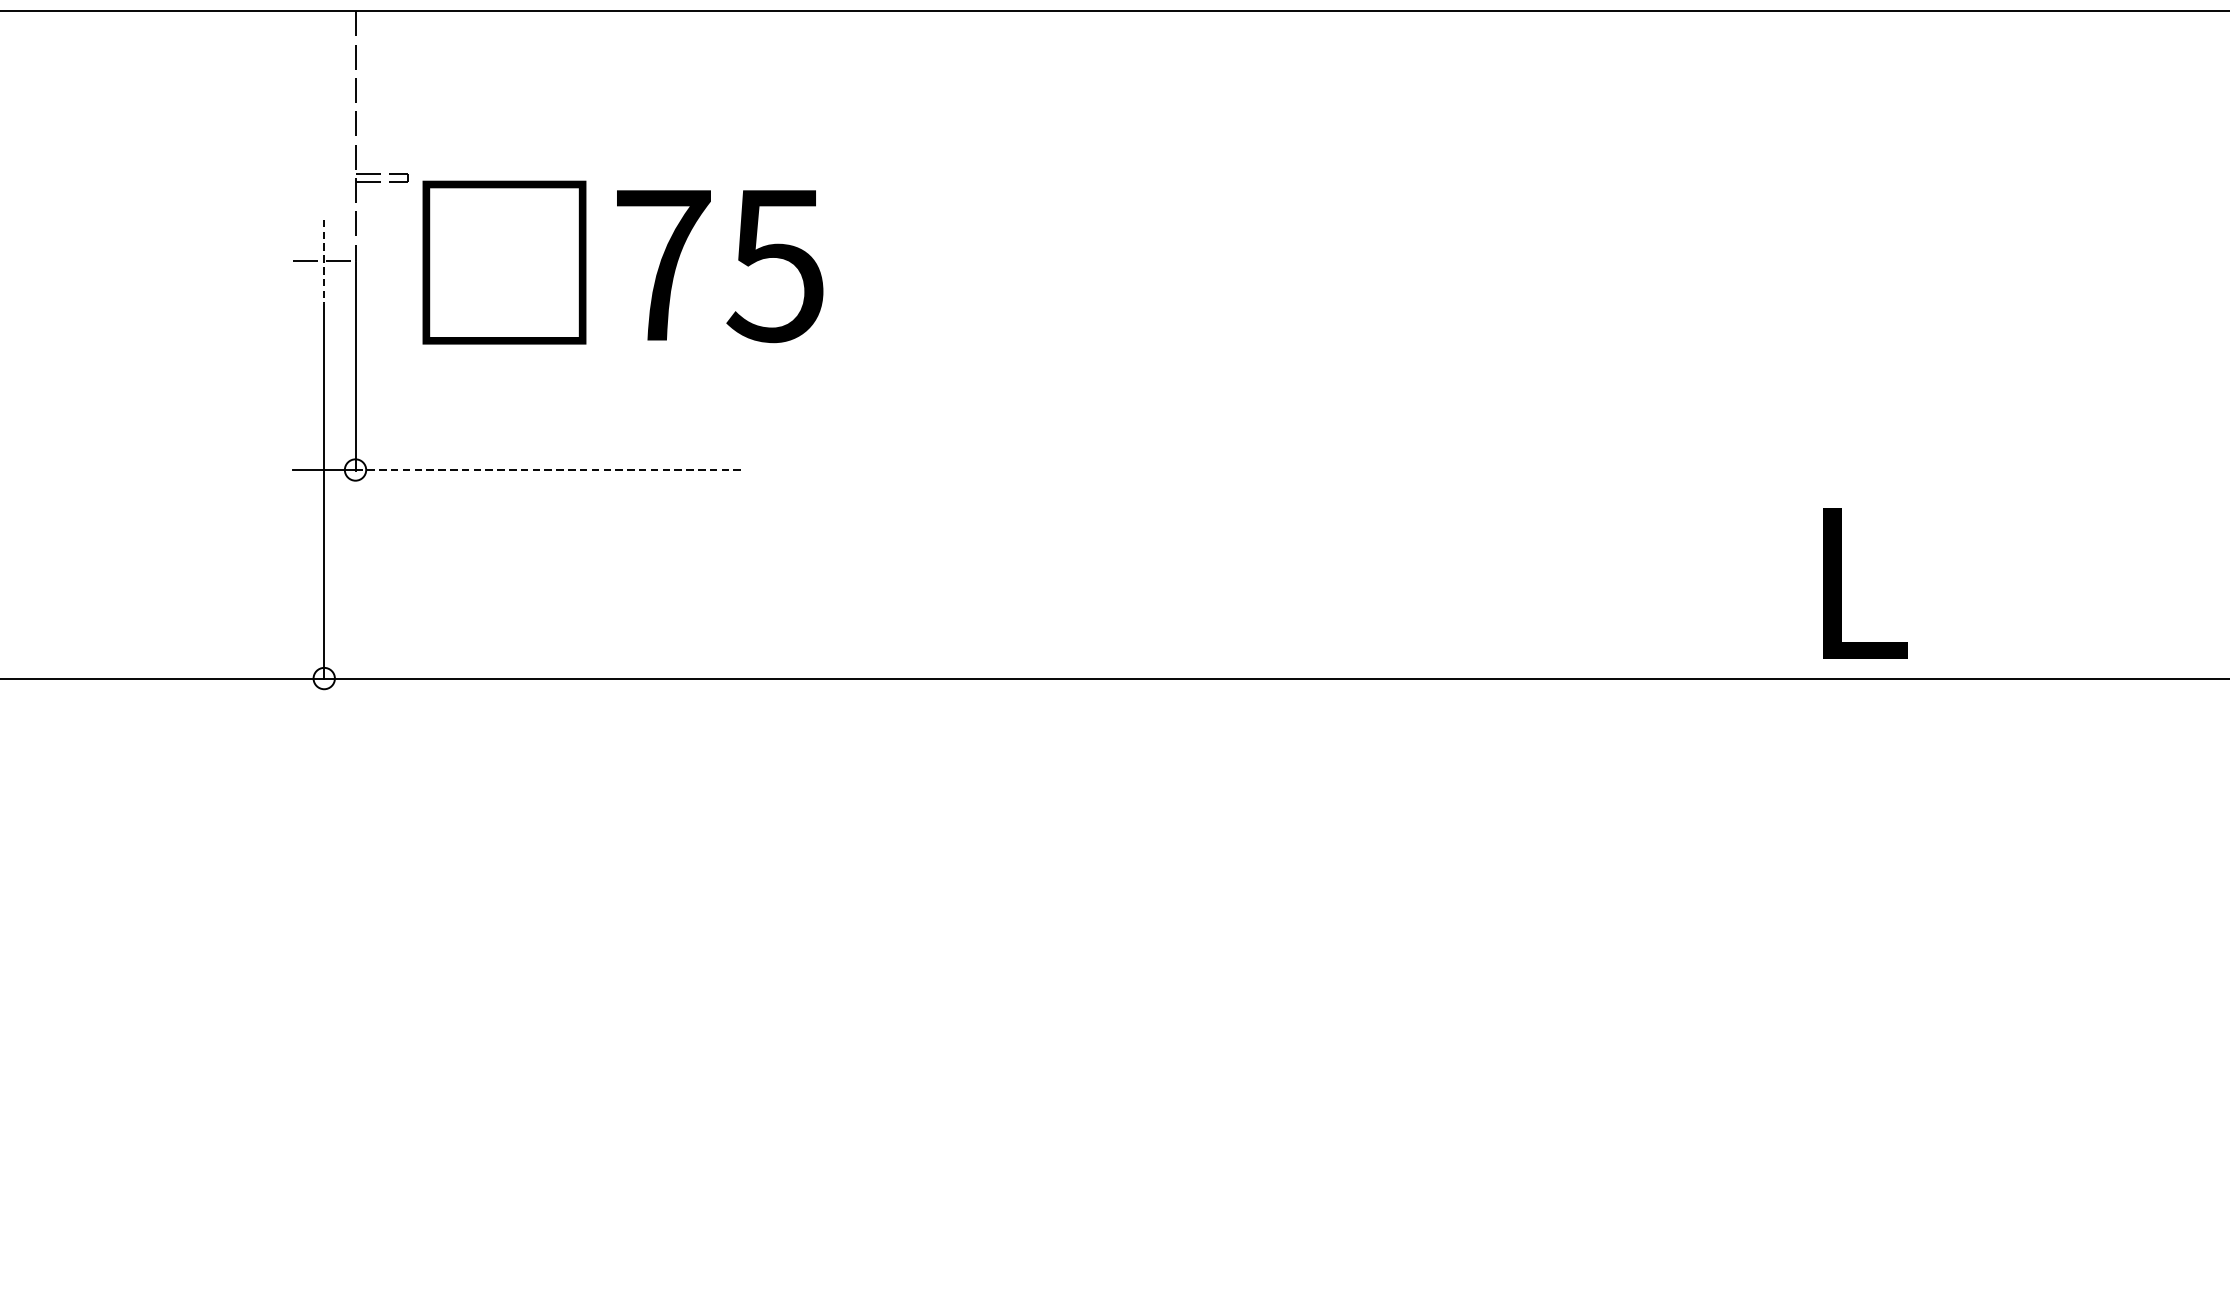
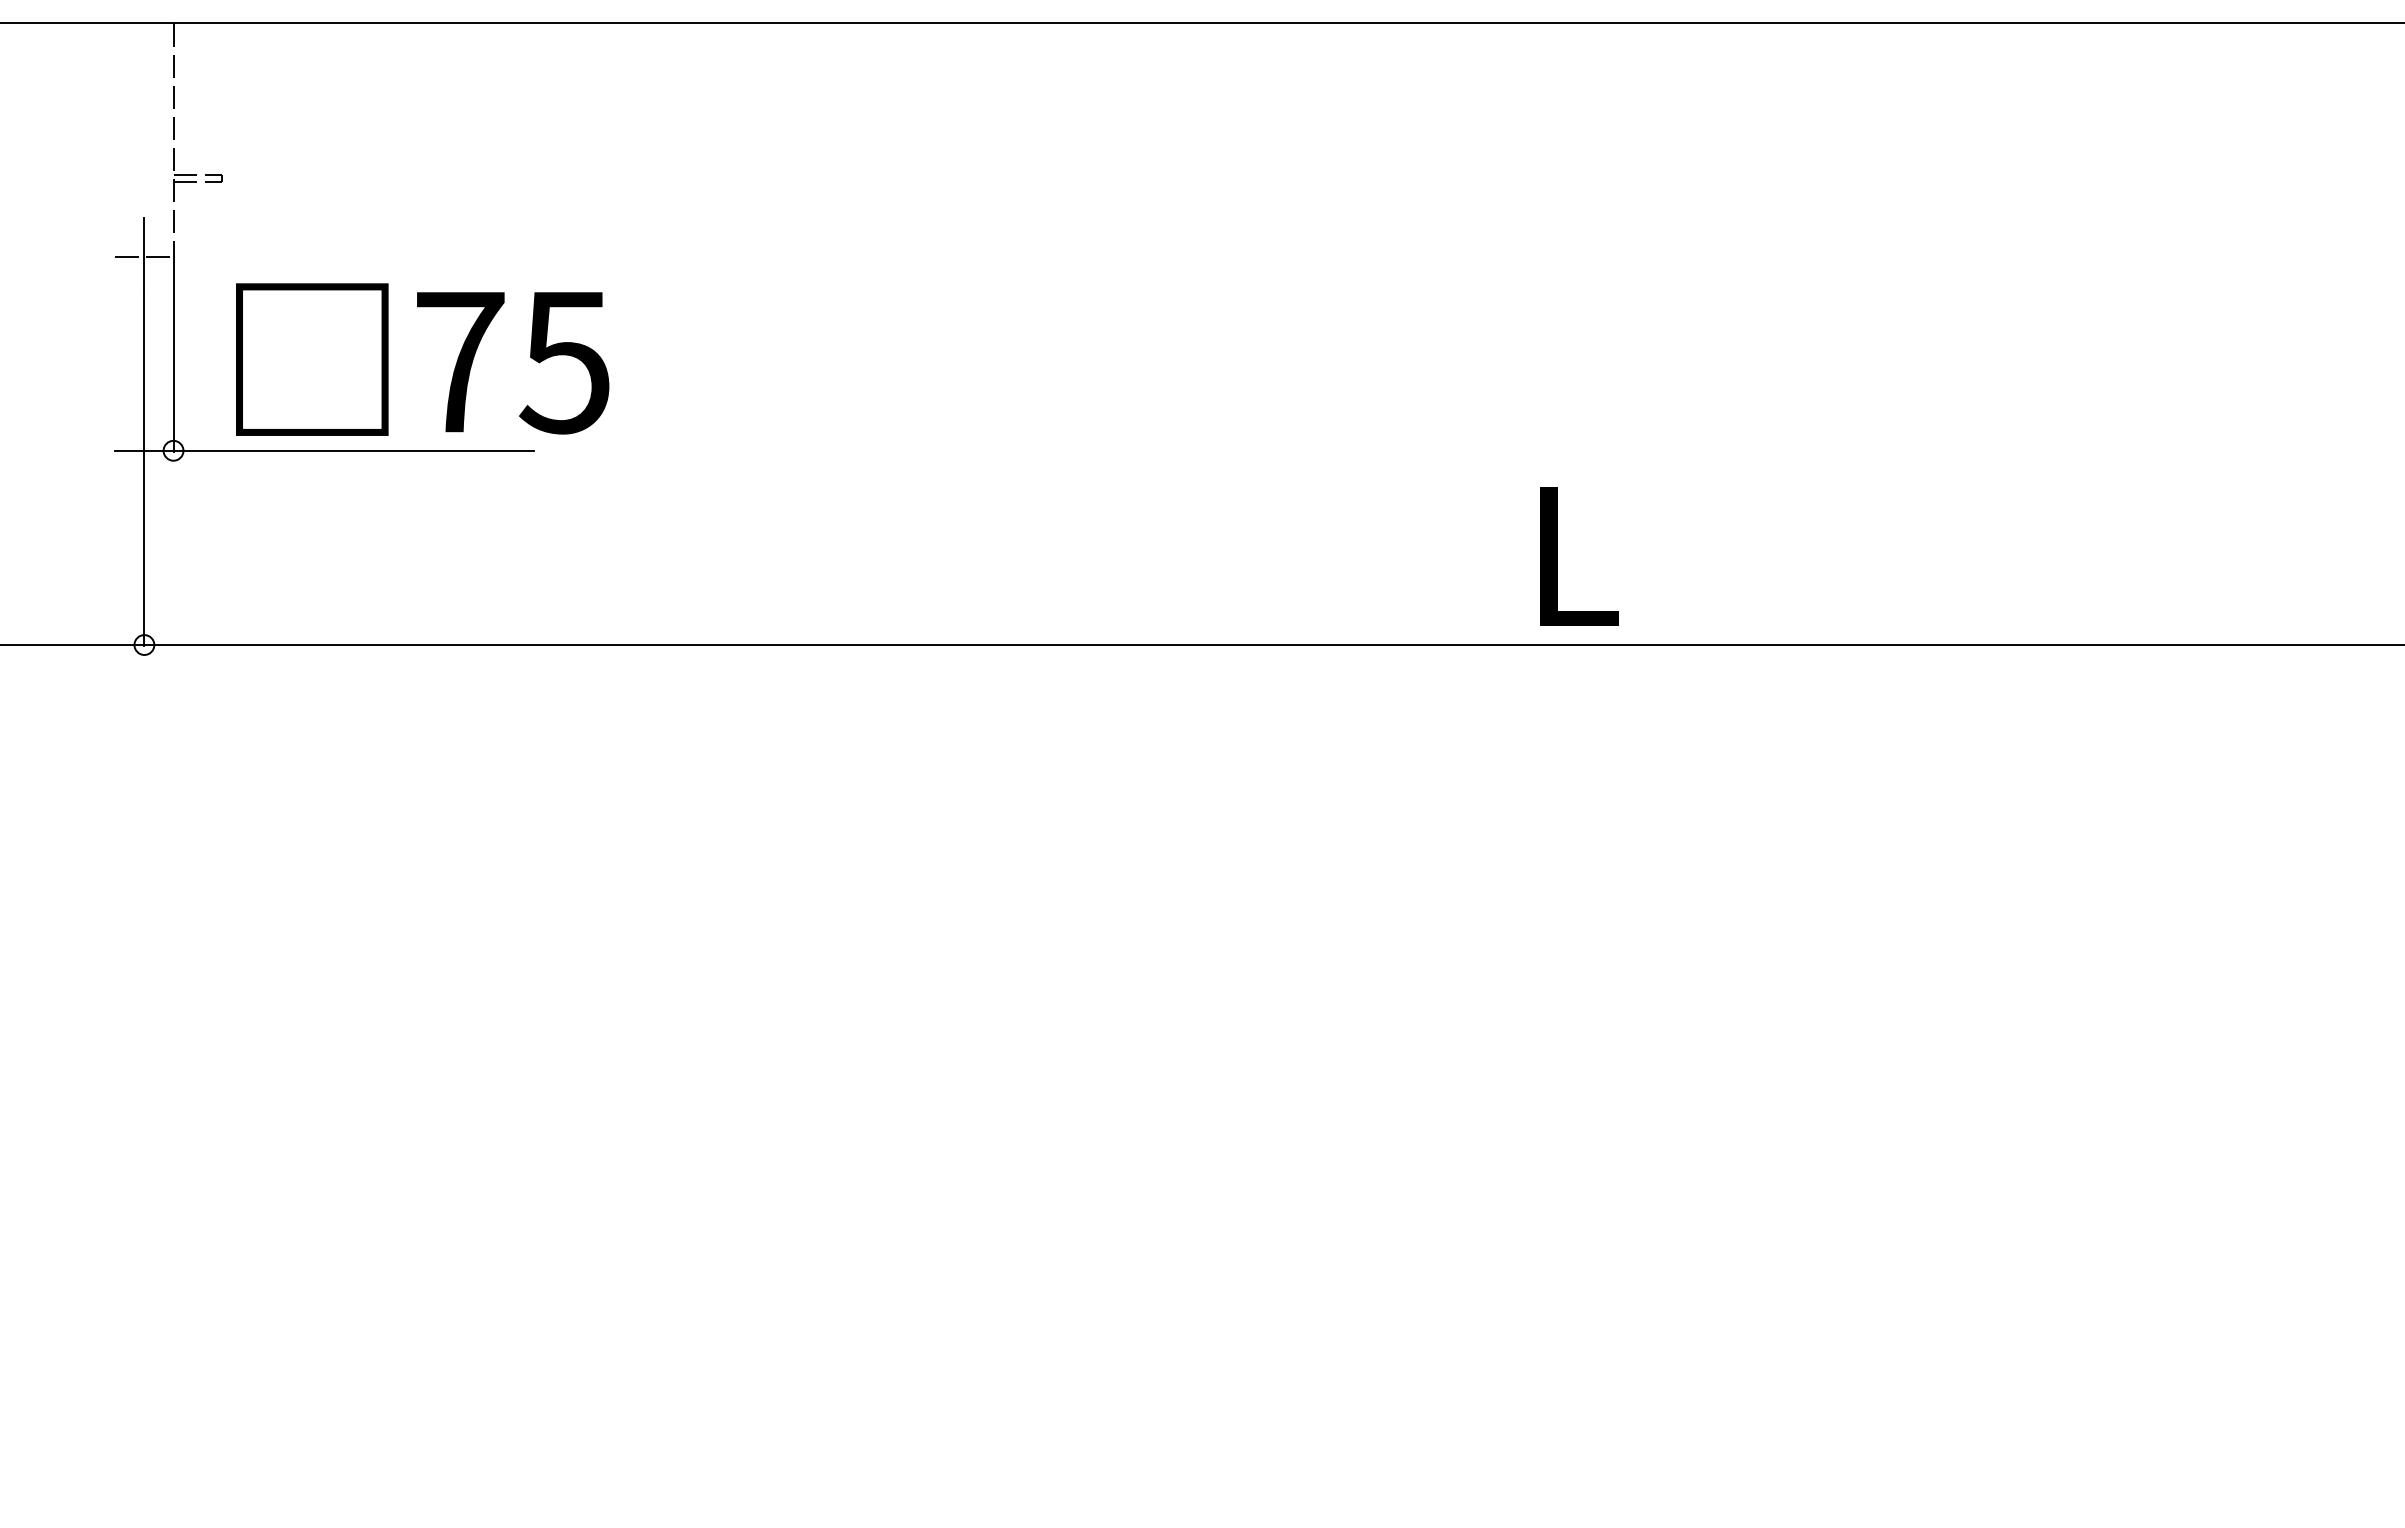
line: (324, 261) -> (144, 256), dashed -> solid
text: (622, 262) -> (422, 359), moved
line: (549, 469) -> (354, 450), dashed -> solid

